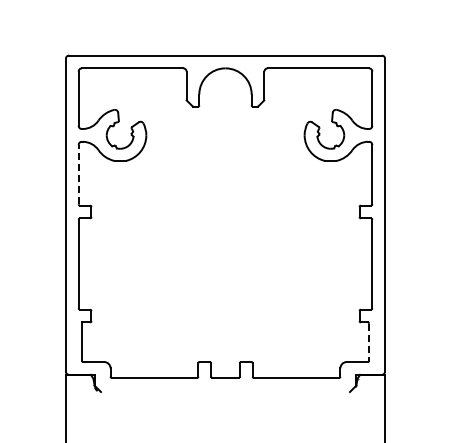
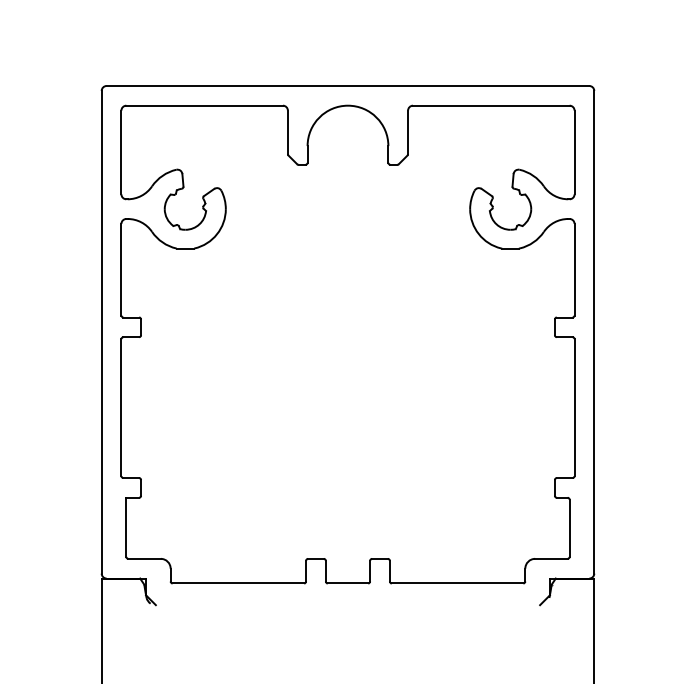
line: (78, 174) -> (121, 269), dashed -> solid
line: (369, 342) -> (570, 528), dashed -> solid

